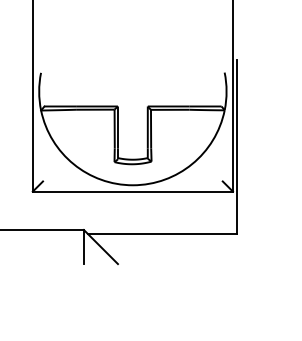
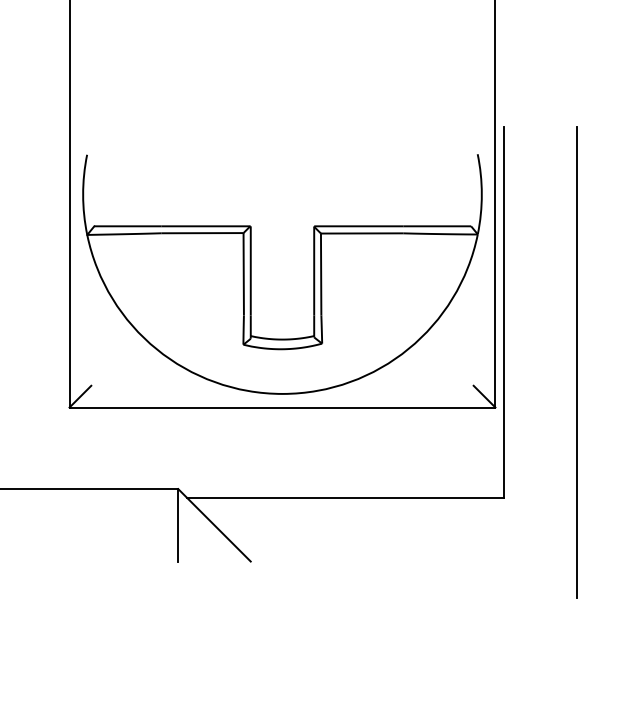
line: (271, 170) -> (577, 362), added

